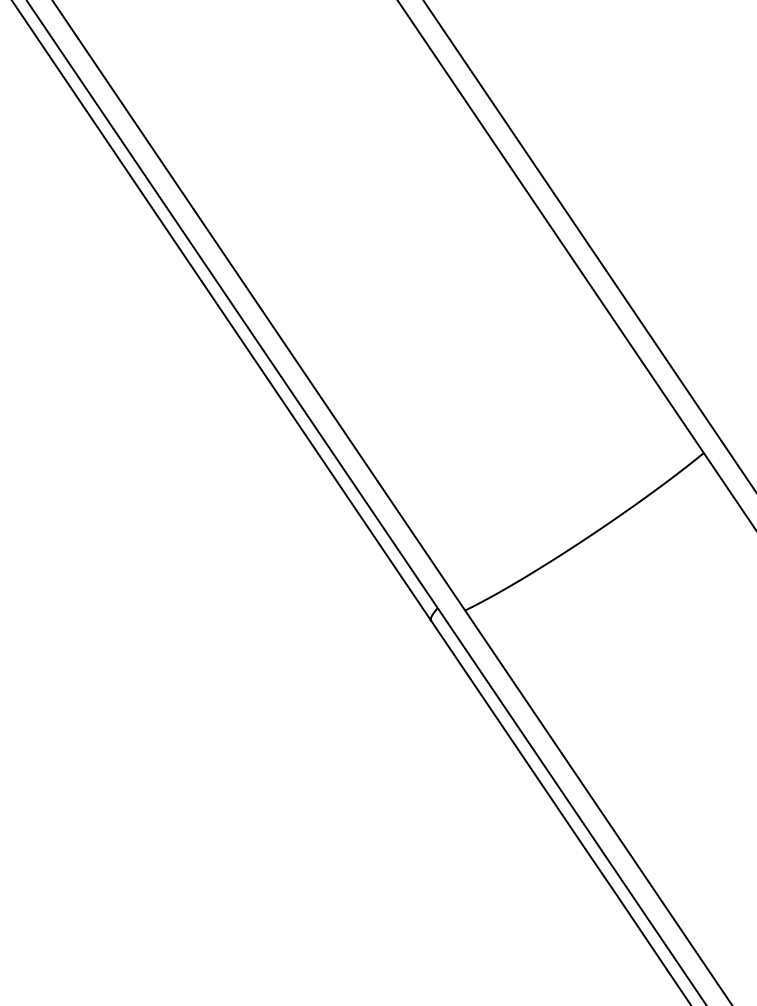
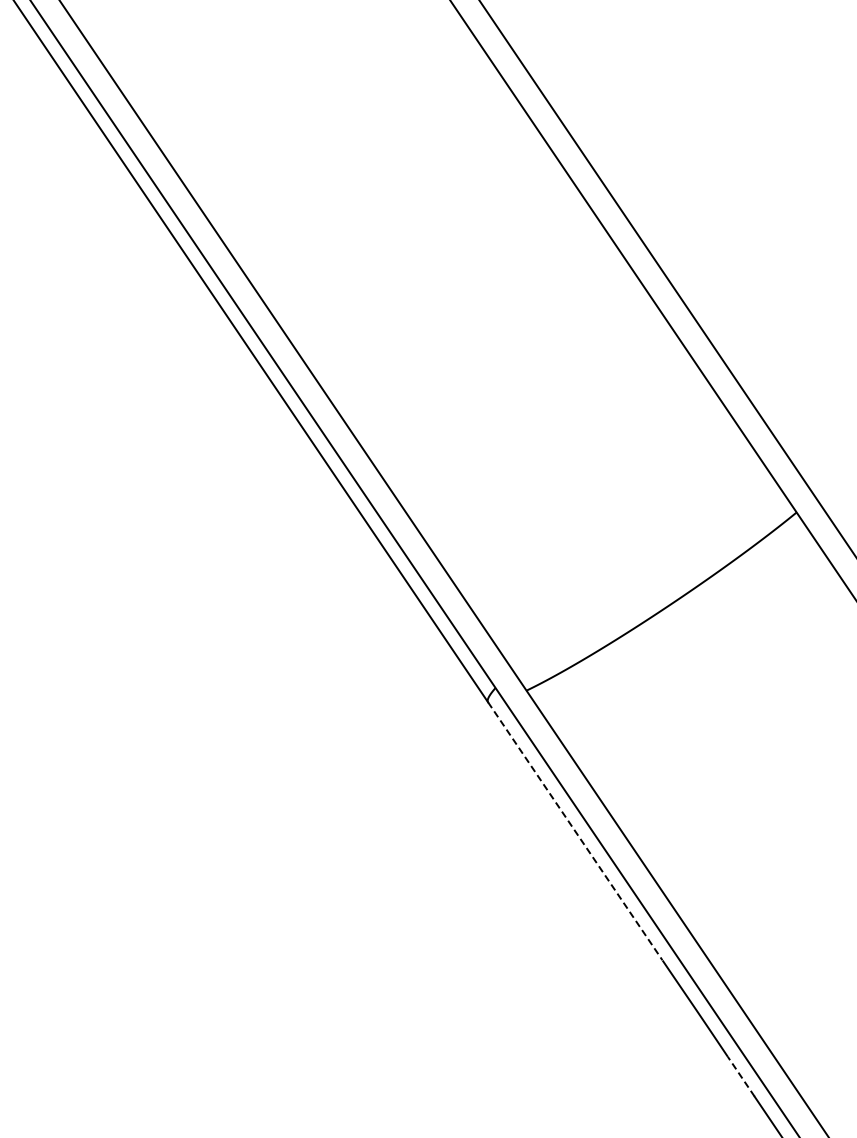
line: (508, 734) -> (575, 831), solid -> dashed
line: (654, 951) -> (740, 1076), solid -> dashed

